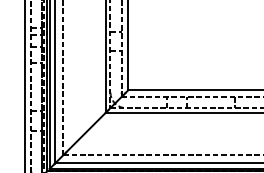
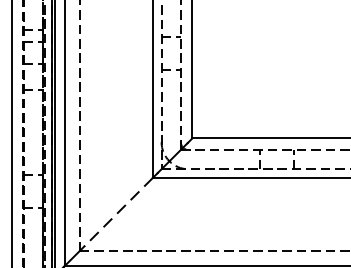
line: (85, 132) -> (118, 211), solid -> dashed

